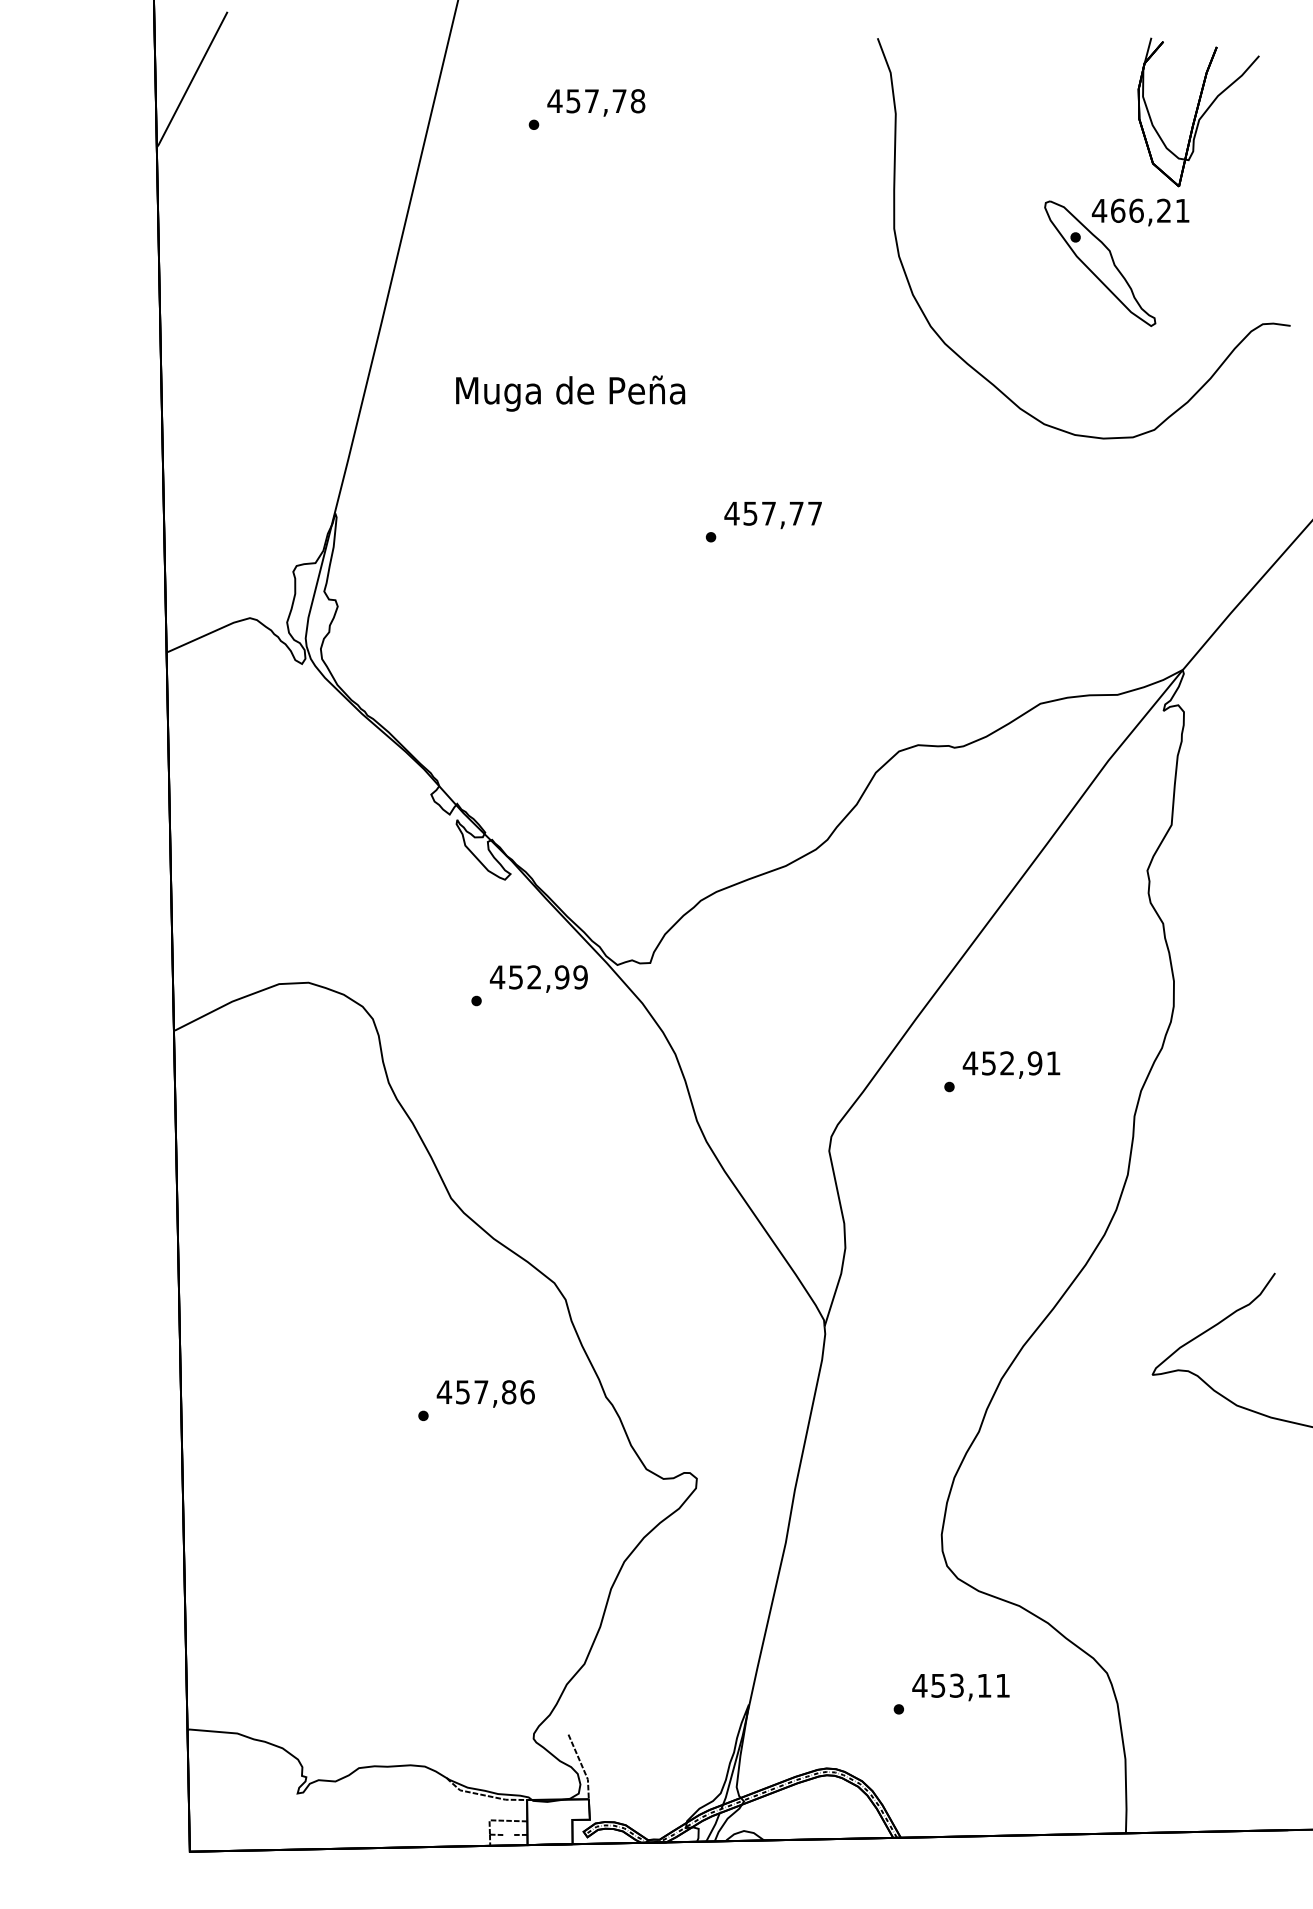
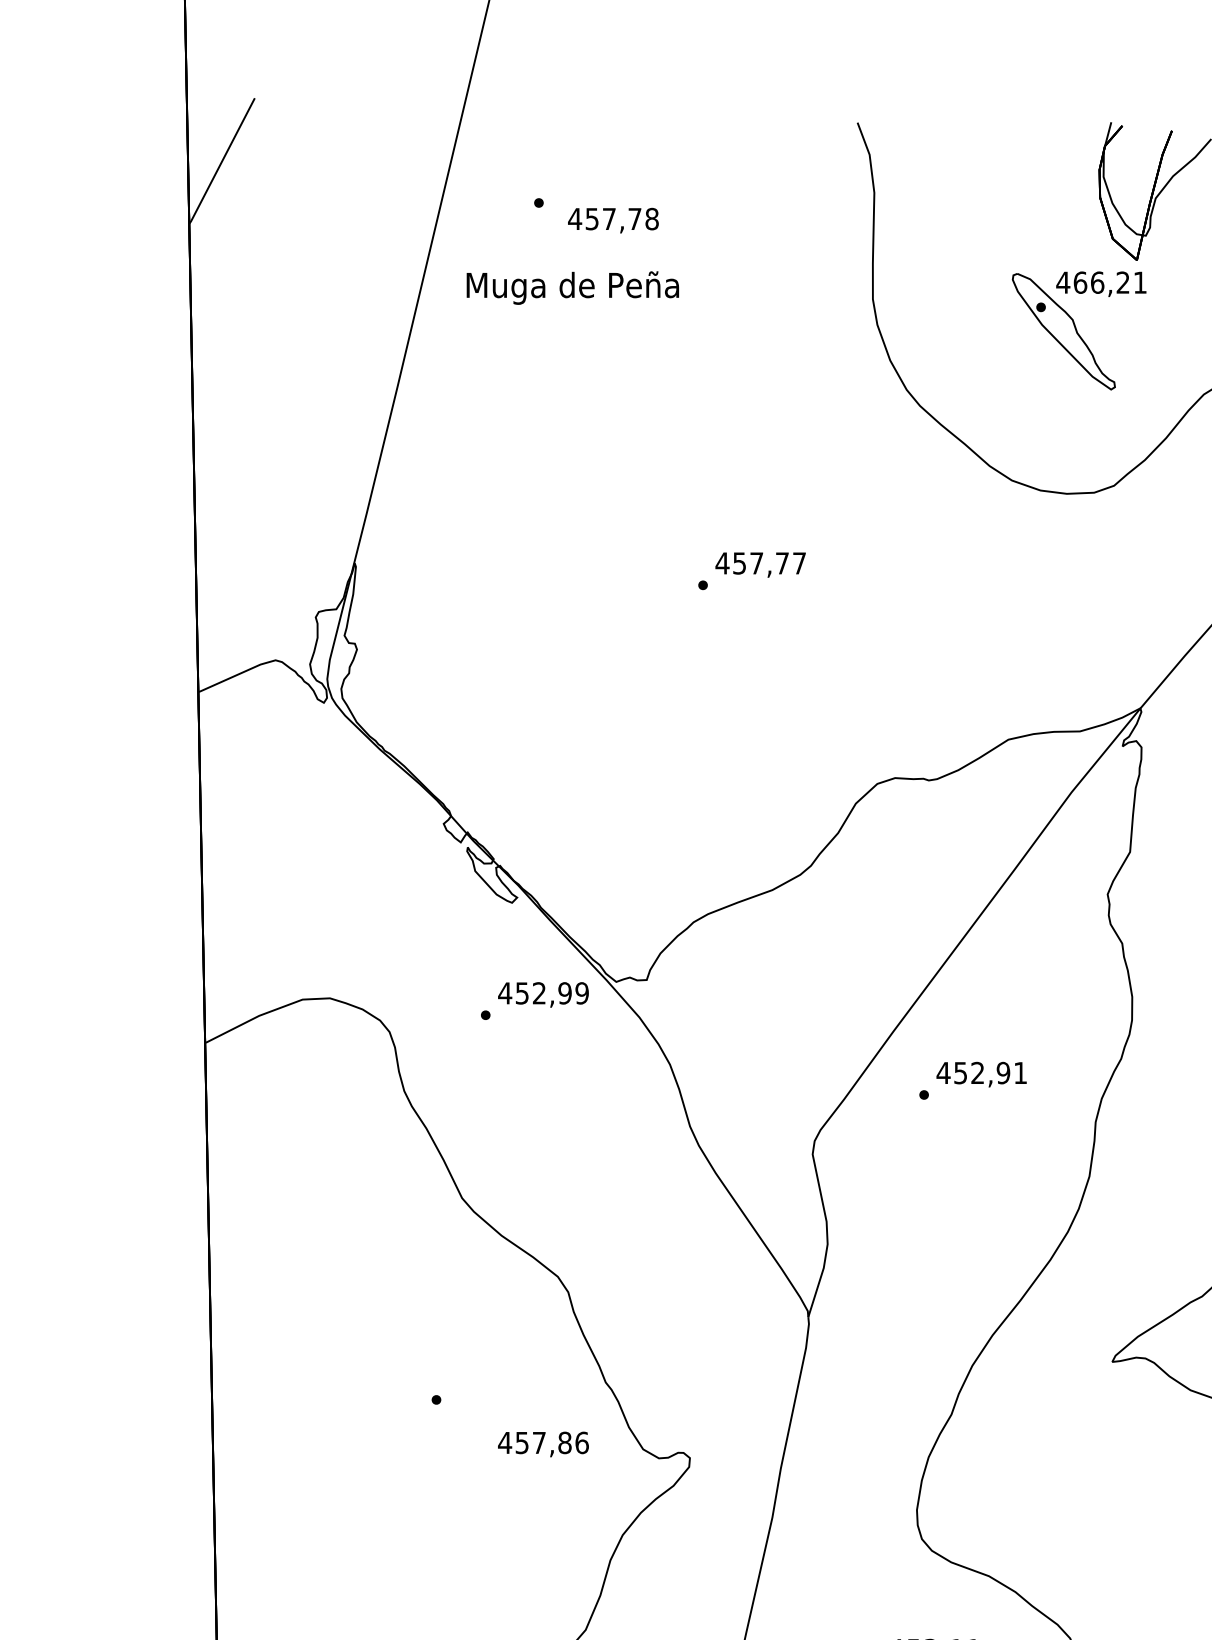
text: (596, 102) -> (613, 220), moved
text: (570, 393) -> (572, 287), moved
text: (485, 1393) -> (543, 1444), moved

